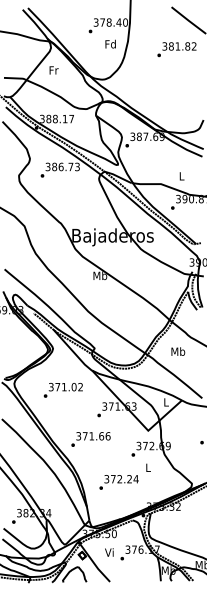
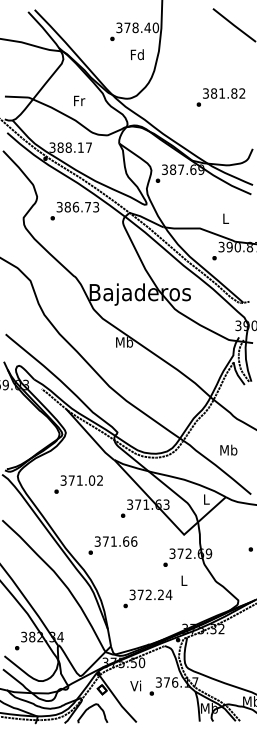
text: (176, 49) -> (220, 97), moved
text: (53, 70) -> (78, 101), moved
text: (178, 351) -> (229, 449), moved

